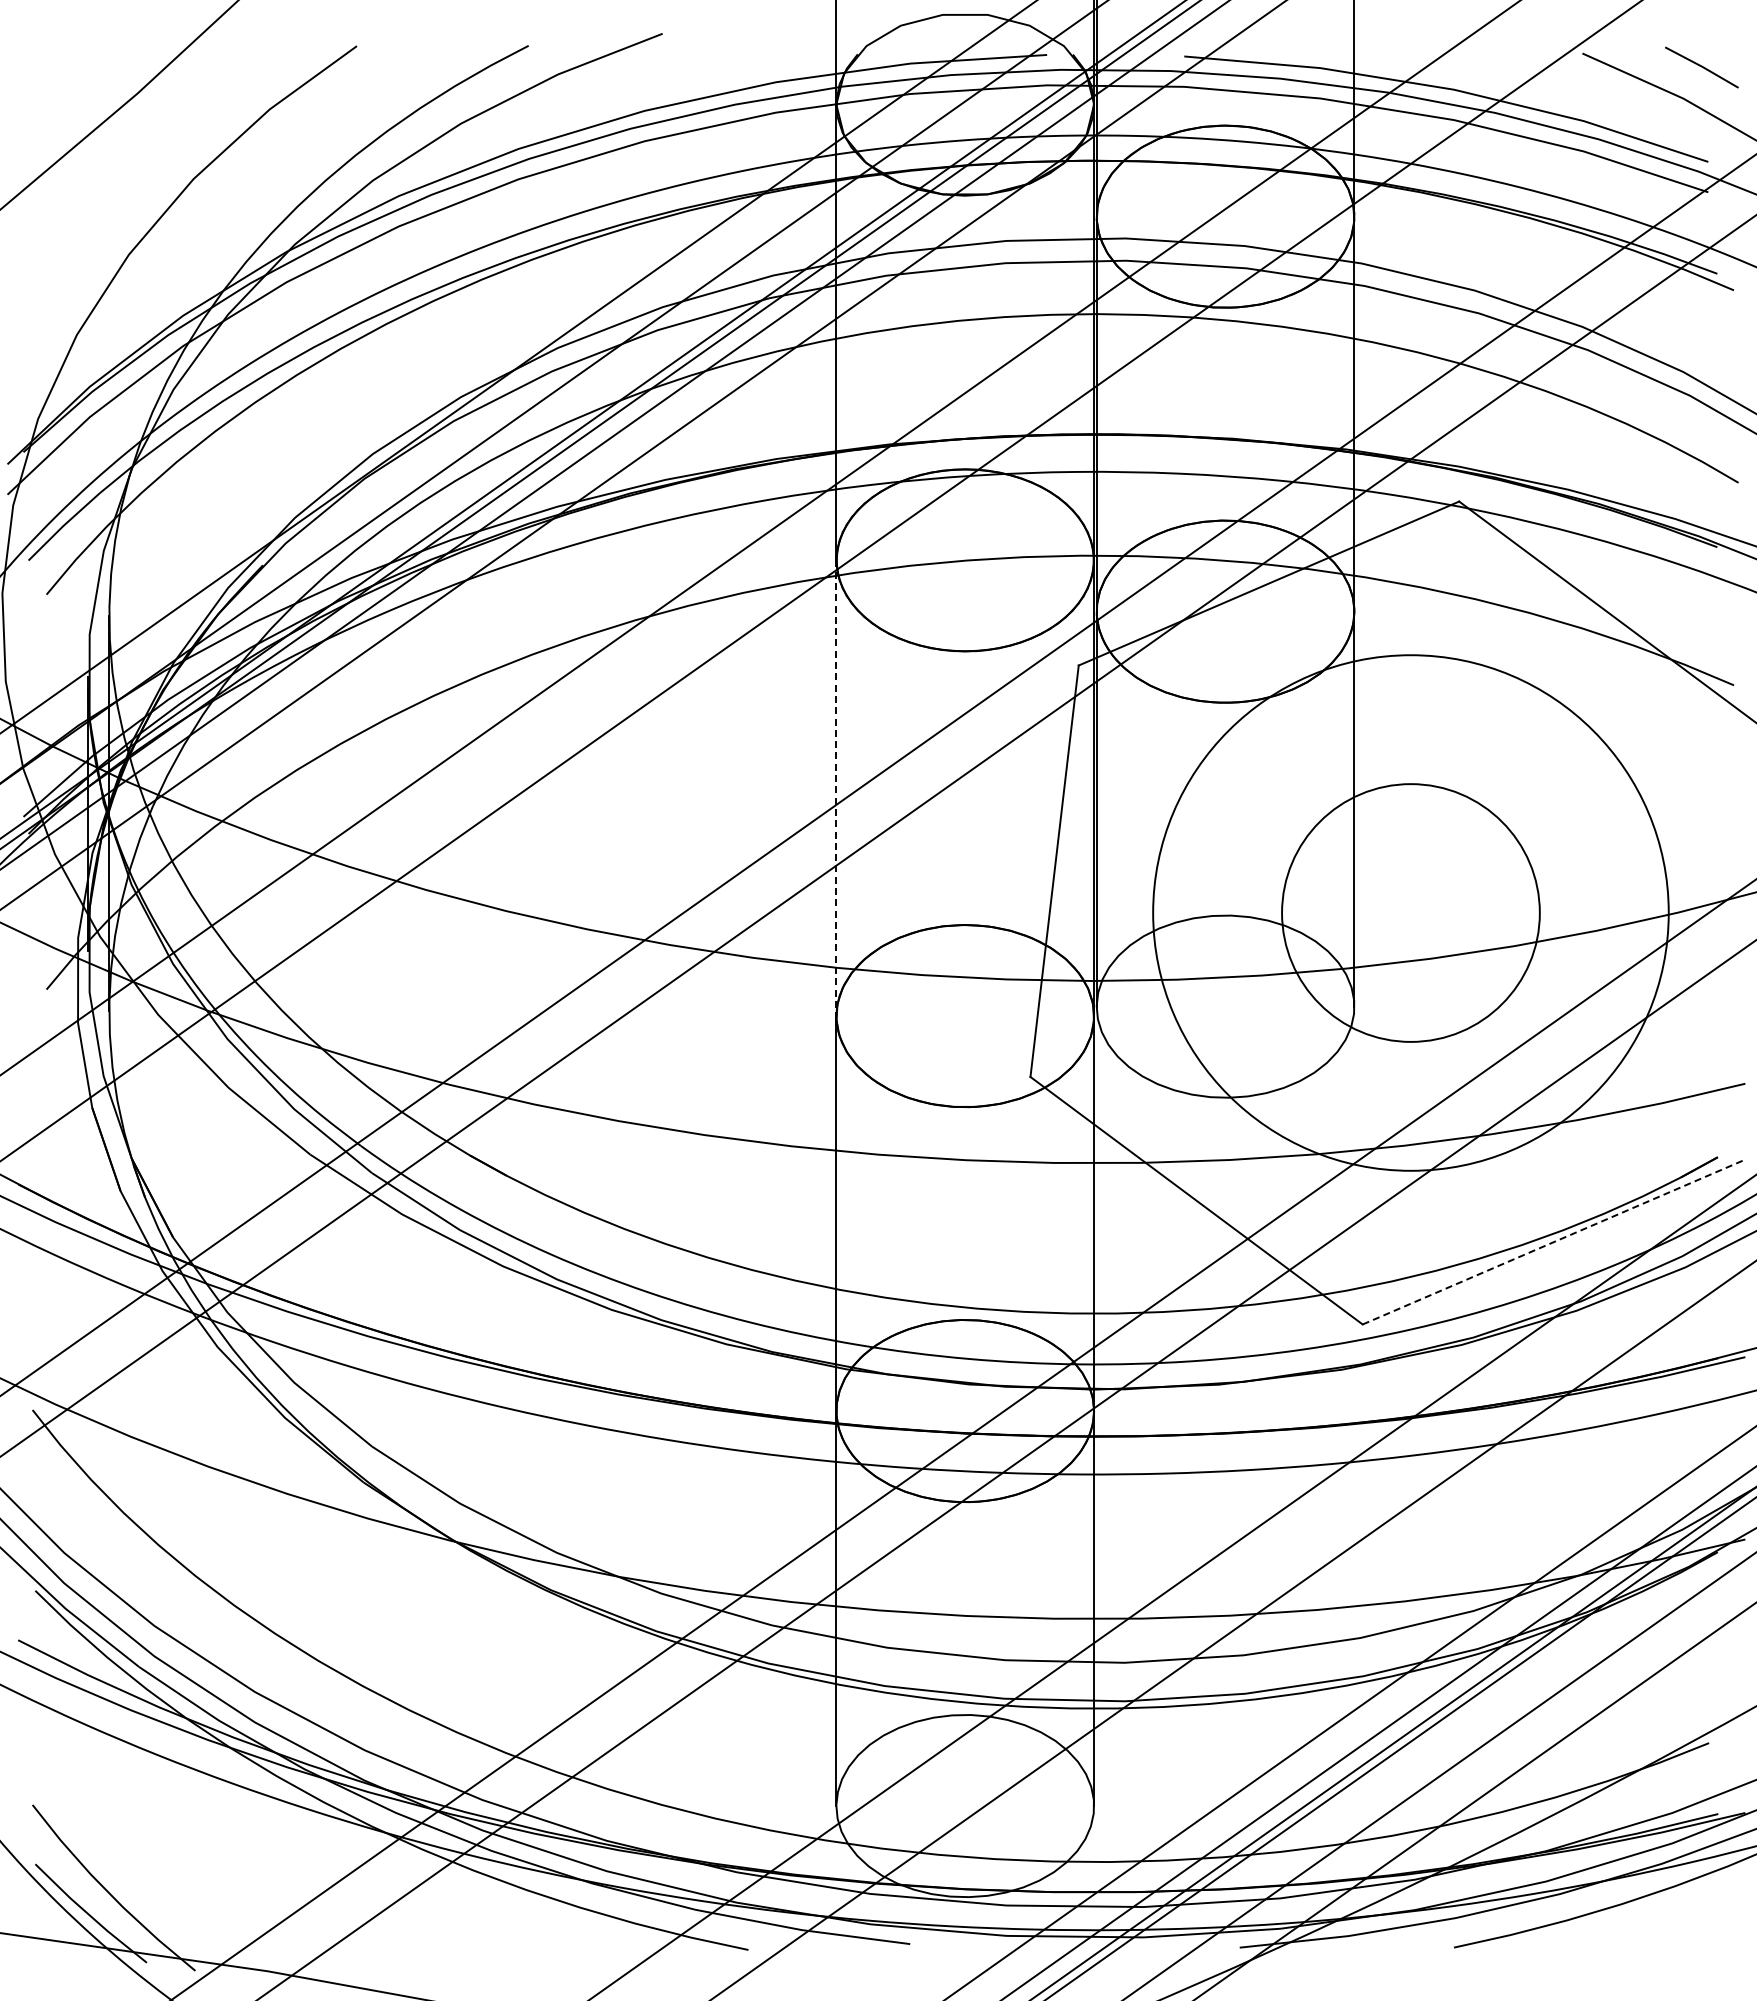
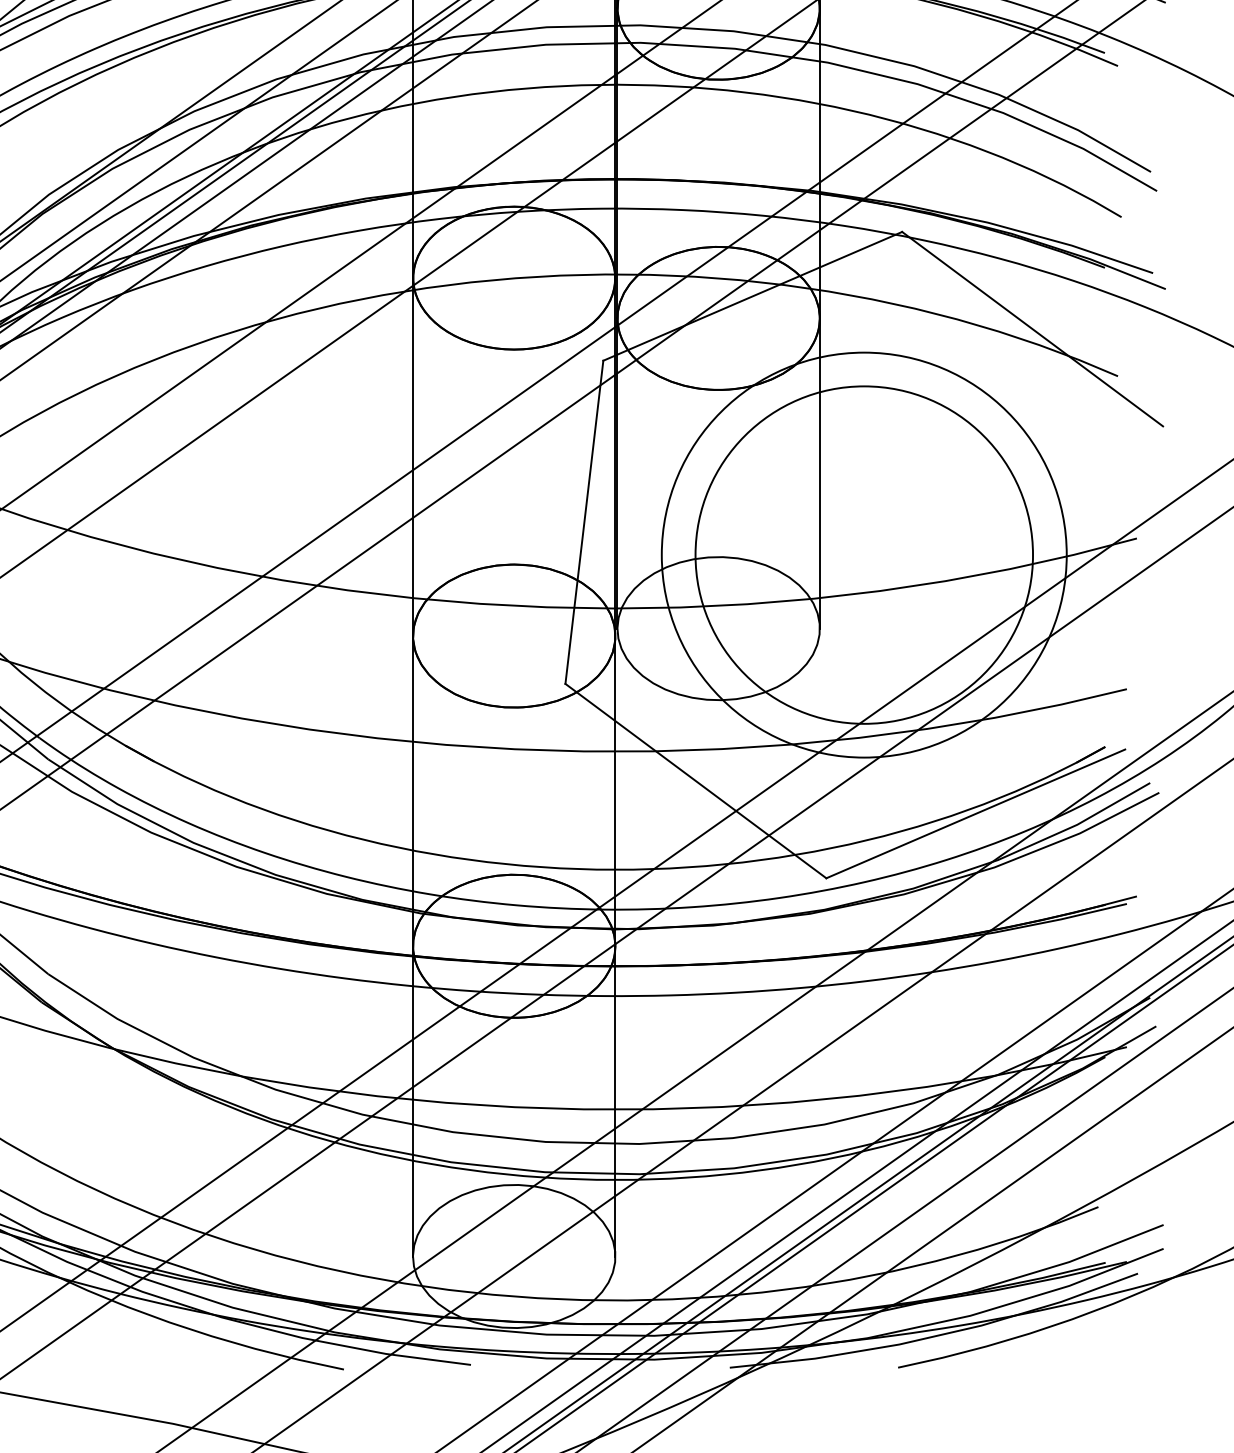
line: (836, 788) -> (413, 457), dashed -> solid
circle: (1410, 912) -> (863, 554), size x1.67
line: (1553, 1242) -> (976, 813), dashed -> solid

